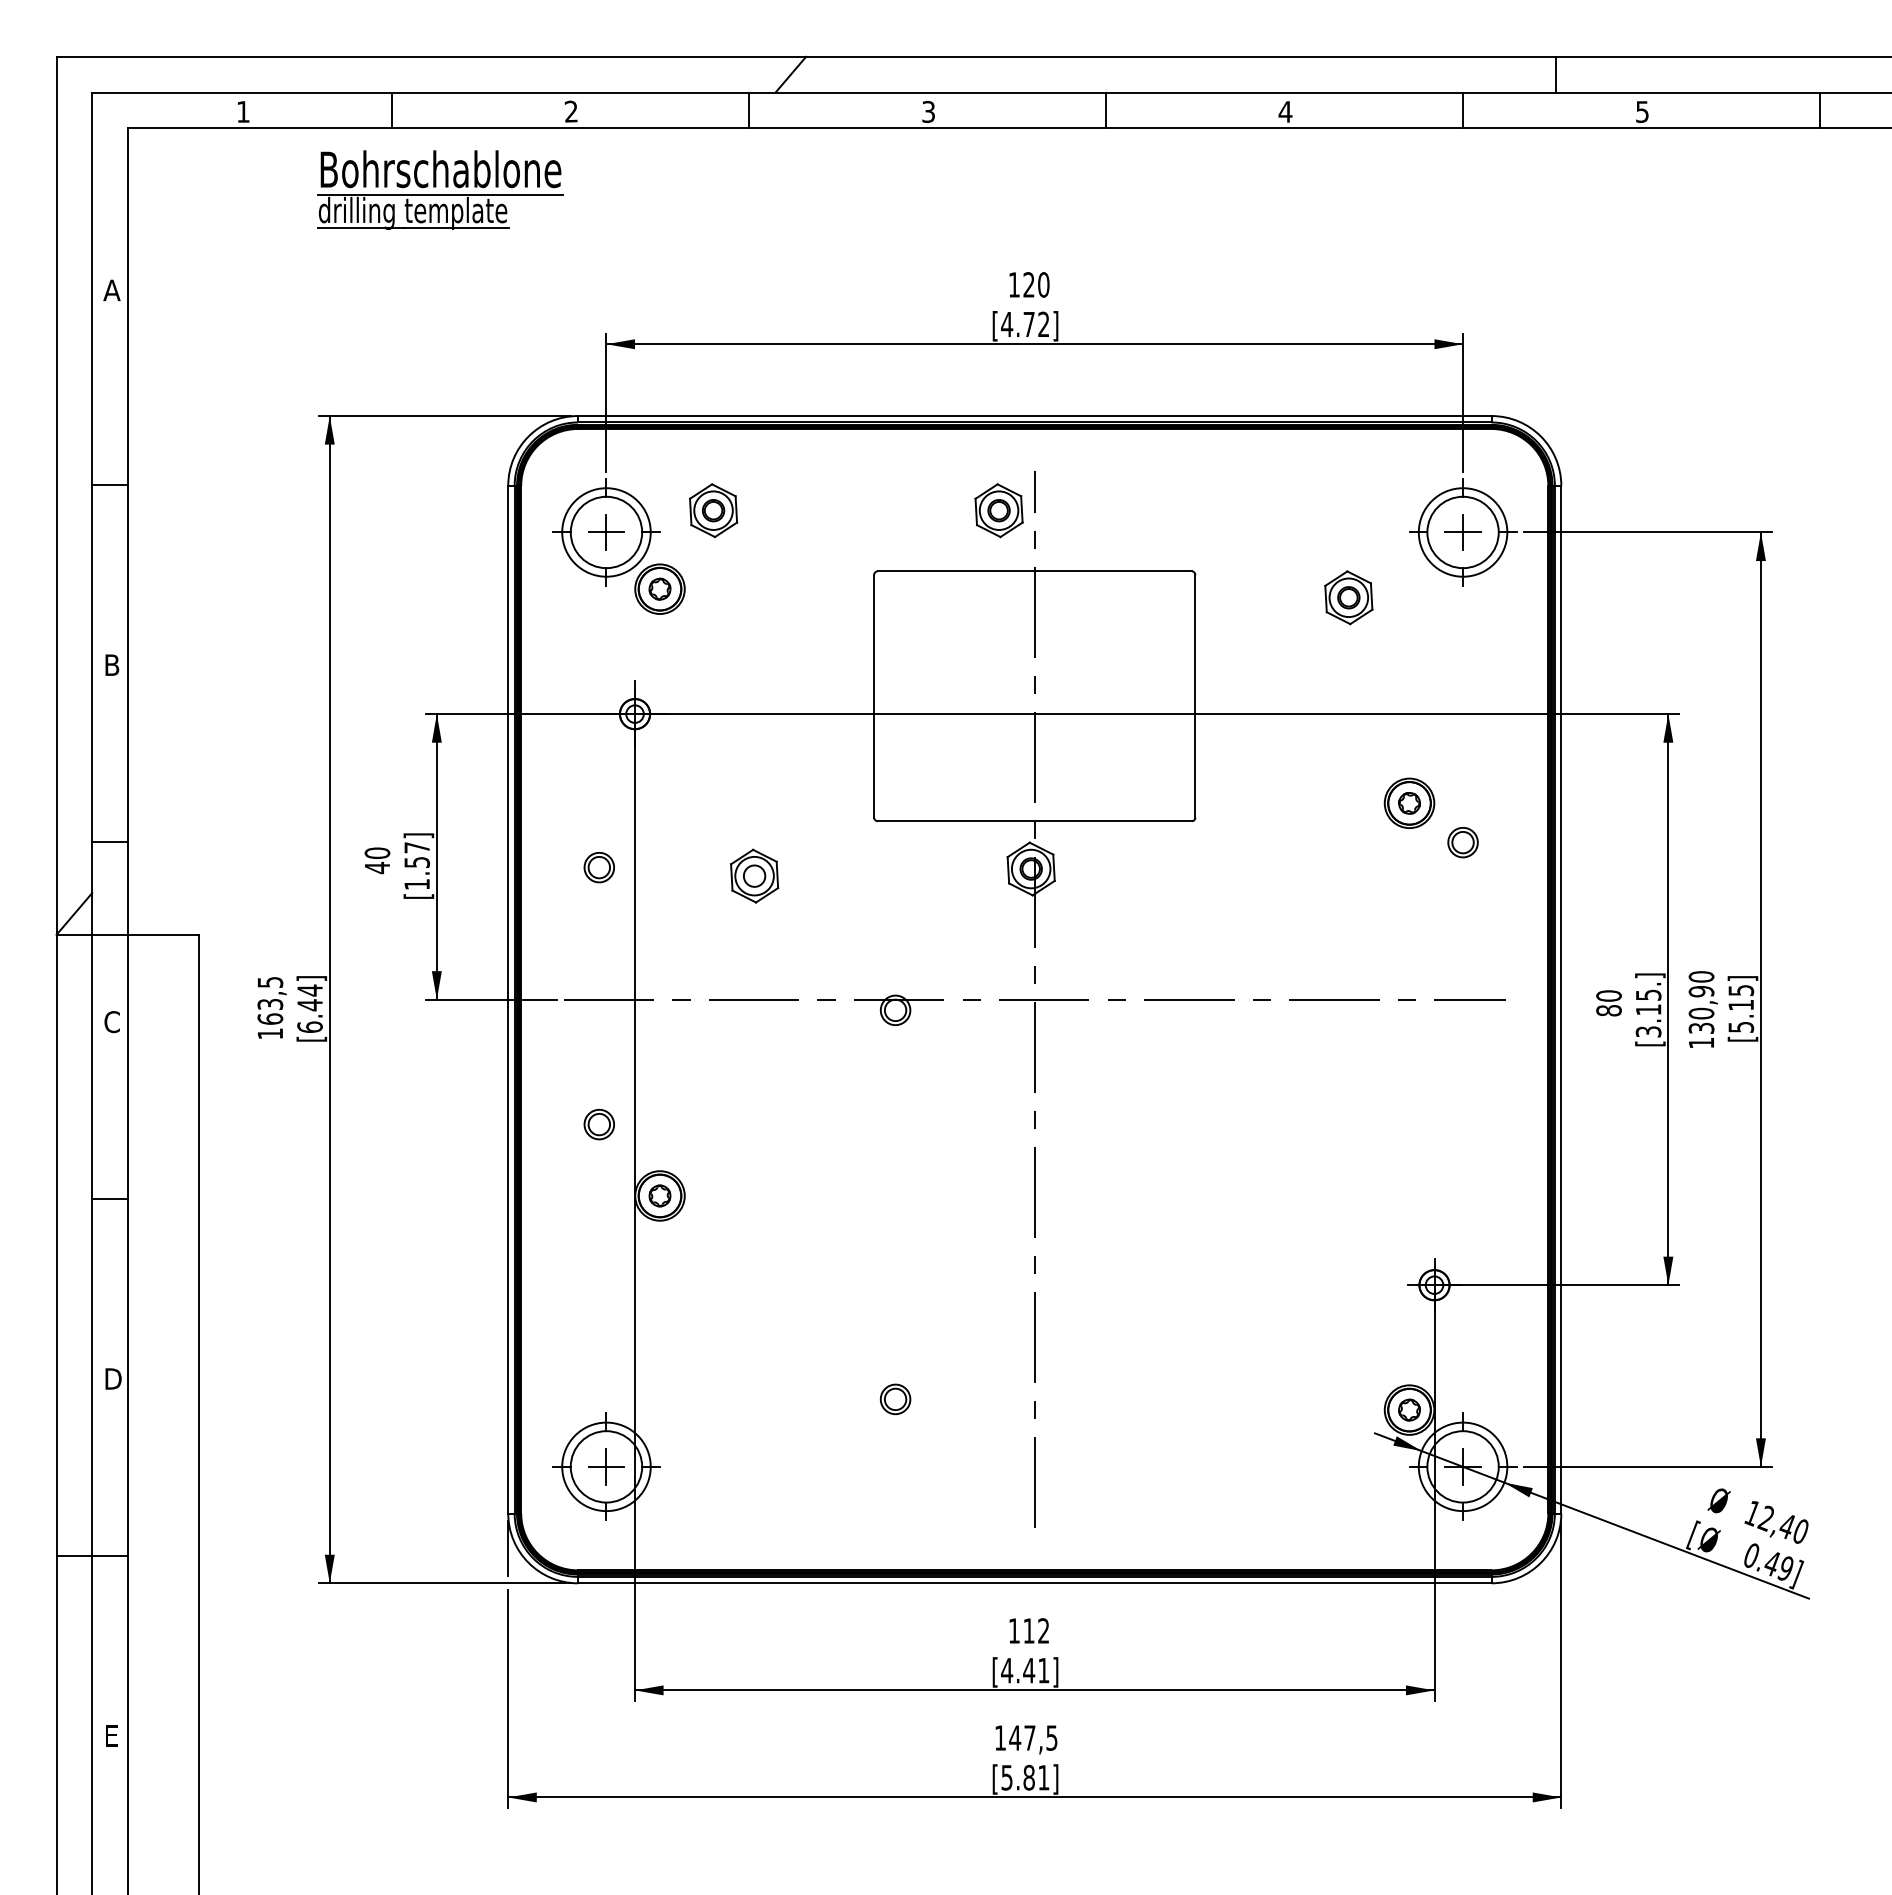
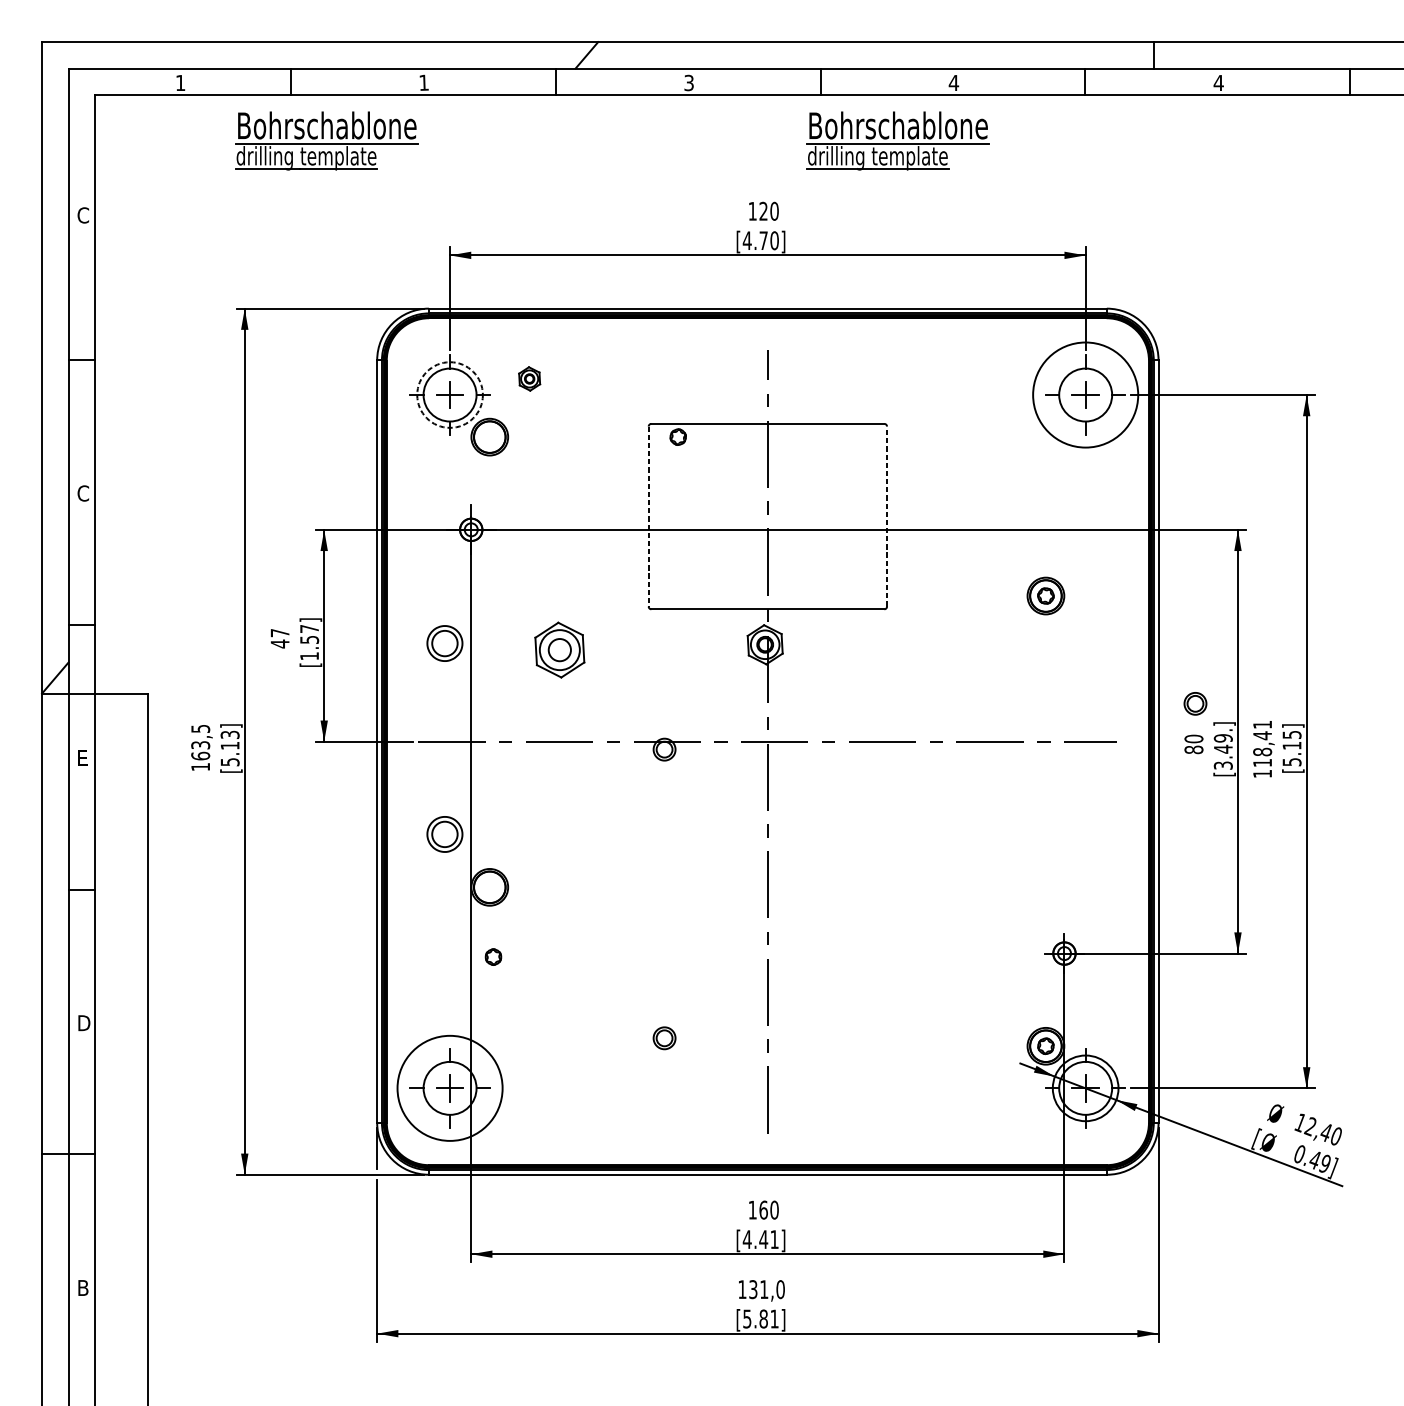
text: (570, 111) -> (423, 82), 2 -> 1
text: (1642, 111) -> (1218, 82), 5 -> 4
part: (1210, 189) -> (898, 140), added
text: (111, 290) -> (82, 215), A -> C
text: (1043, 324) -> (774, 240), [4.72] -> [4.70]
part: (713, 510) -> (529, 378), size x0.6
part: (998, 510) -> (740, 378), removed
circle: (606, 532) -> (450, 395), solid -> dashed
circle: (1462, 532) -> (1085, 395), size x1.6
part: (659, 588) -> (677, 436), moved
part: (1348, 597) -> (1000, 443), removed
text: (111, 665) -> (82, 493), B -> C
line: (1195, 695) -> (887, 516), solid -> dashed
line: (874, 696) -> (648, 516), solid -> dashed
part: (1462, 842) -> (1195, 703), moved
text: (377, 852) -> (280, 632), 40 -> 47
part: (598, 867) -> (444, 643), size x1.6
part: (754, 875) -> (559, 649), size x1.4
text: (1648, 1002) -> (1223, 743), [3.15.] -> [3.49.]
text: (1701, 1002) -> (1262, 743), 130,90 -> 118,41
text: (309, 1008) -> (229, 748), [6.44] -> [5.13]
text: (111, 1022) -> (82, 758), C -> E
part: (598, 1124) -> (444, 834), size x1.6
part: (659, 1195) -> (493, 956), moved
circle: (606, 1466) -> (450, 1088), size x1.6
text: (1036, 1630) -> (769, 1209), 112 -> 160
text: (112, 1735) -> (83, 1287), E -> B
text: (1033, 1737) -> (766, 1289), 147,5 -> 131,0

